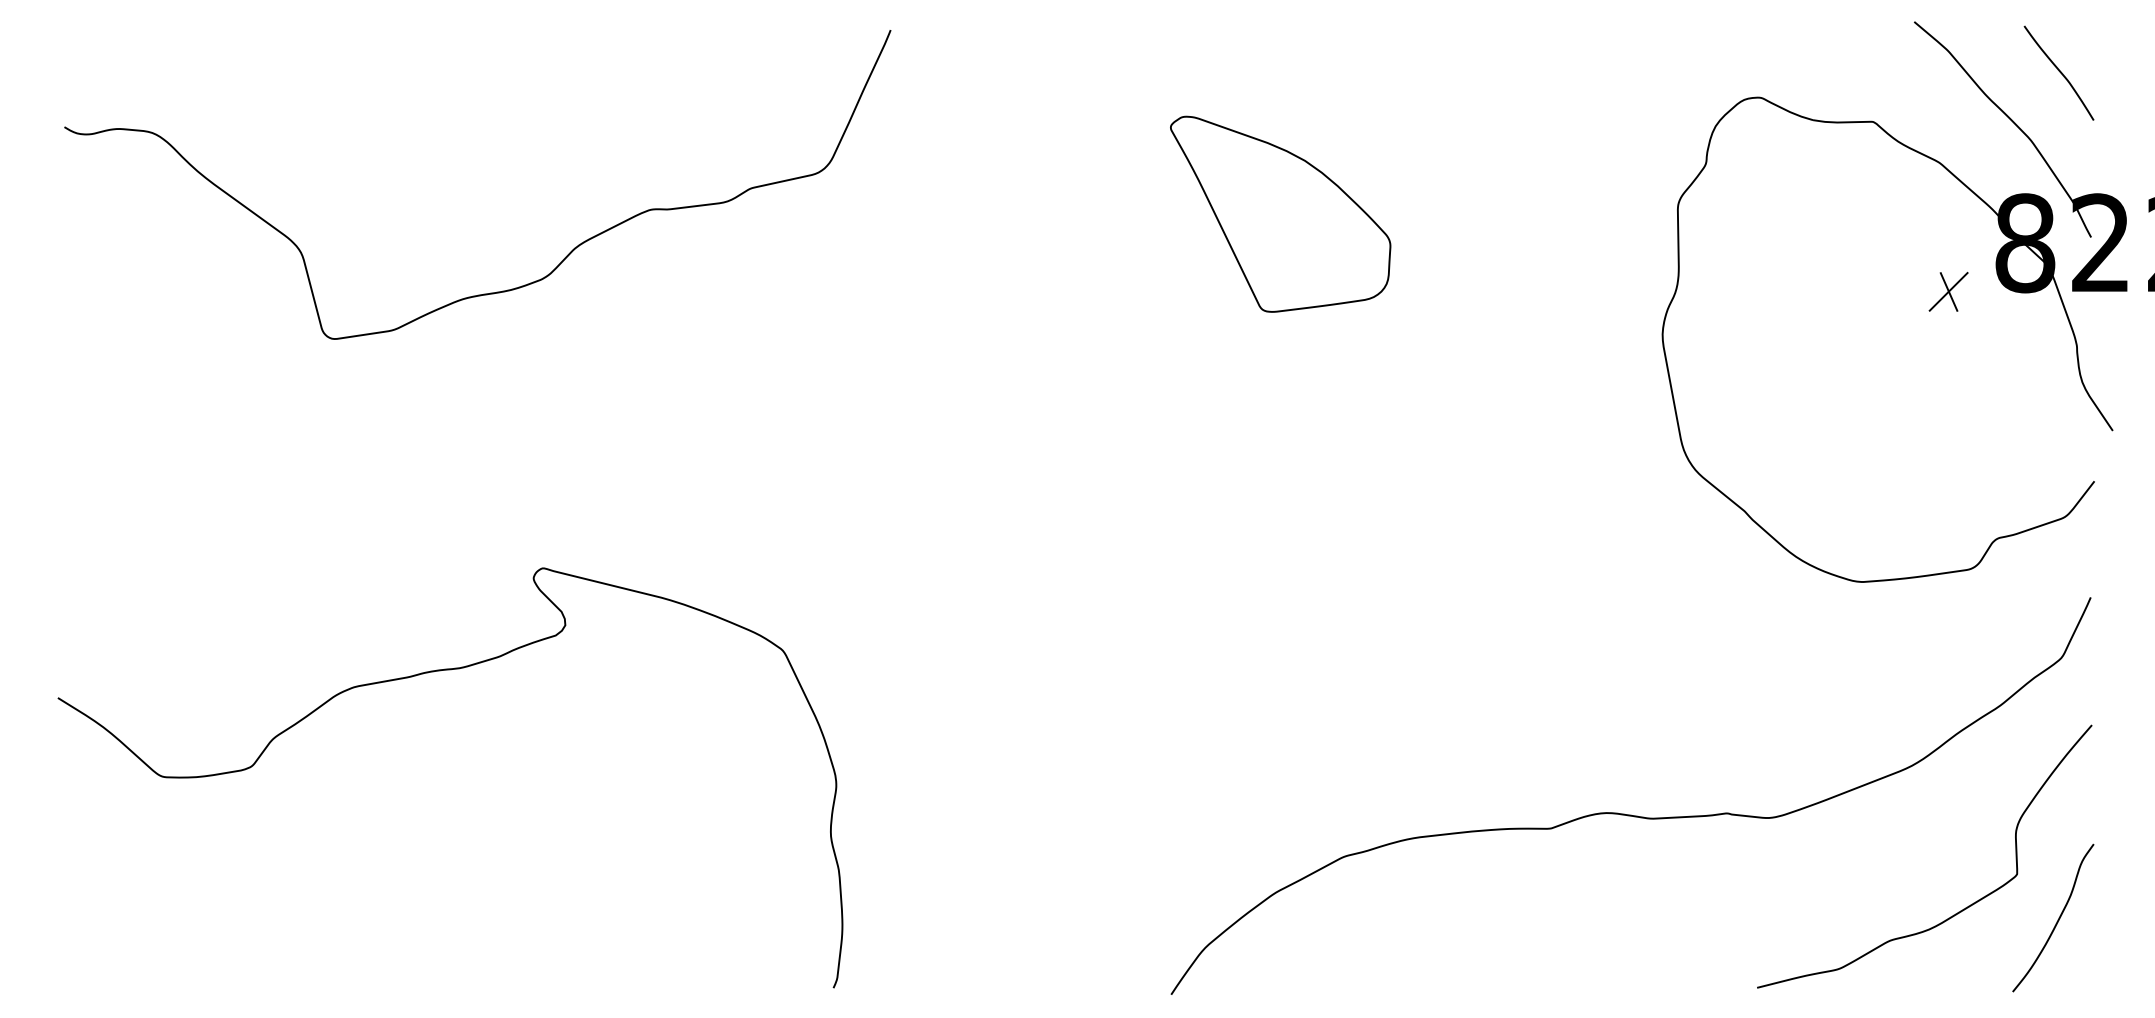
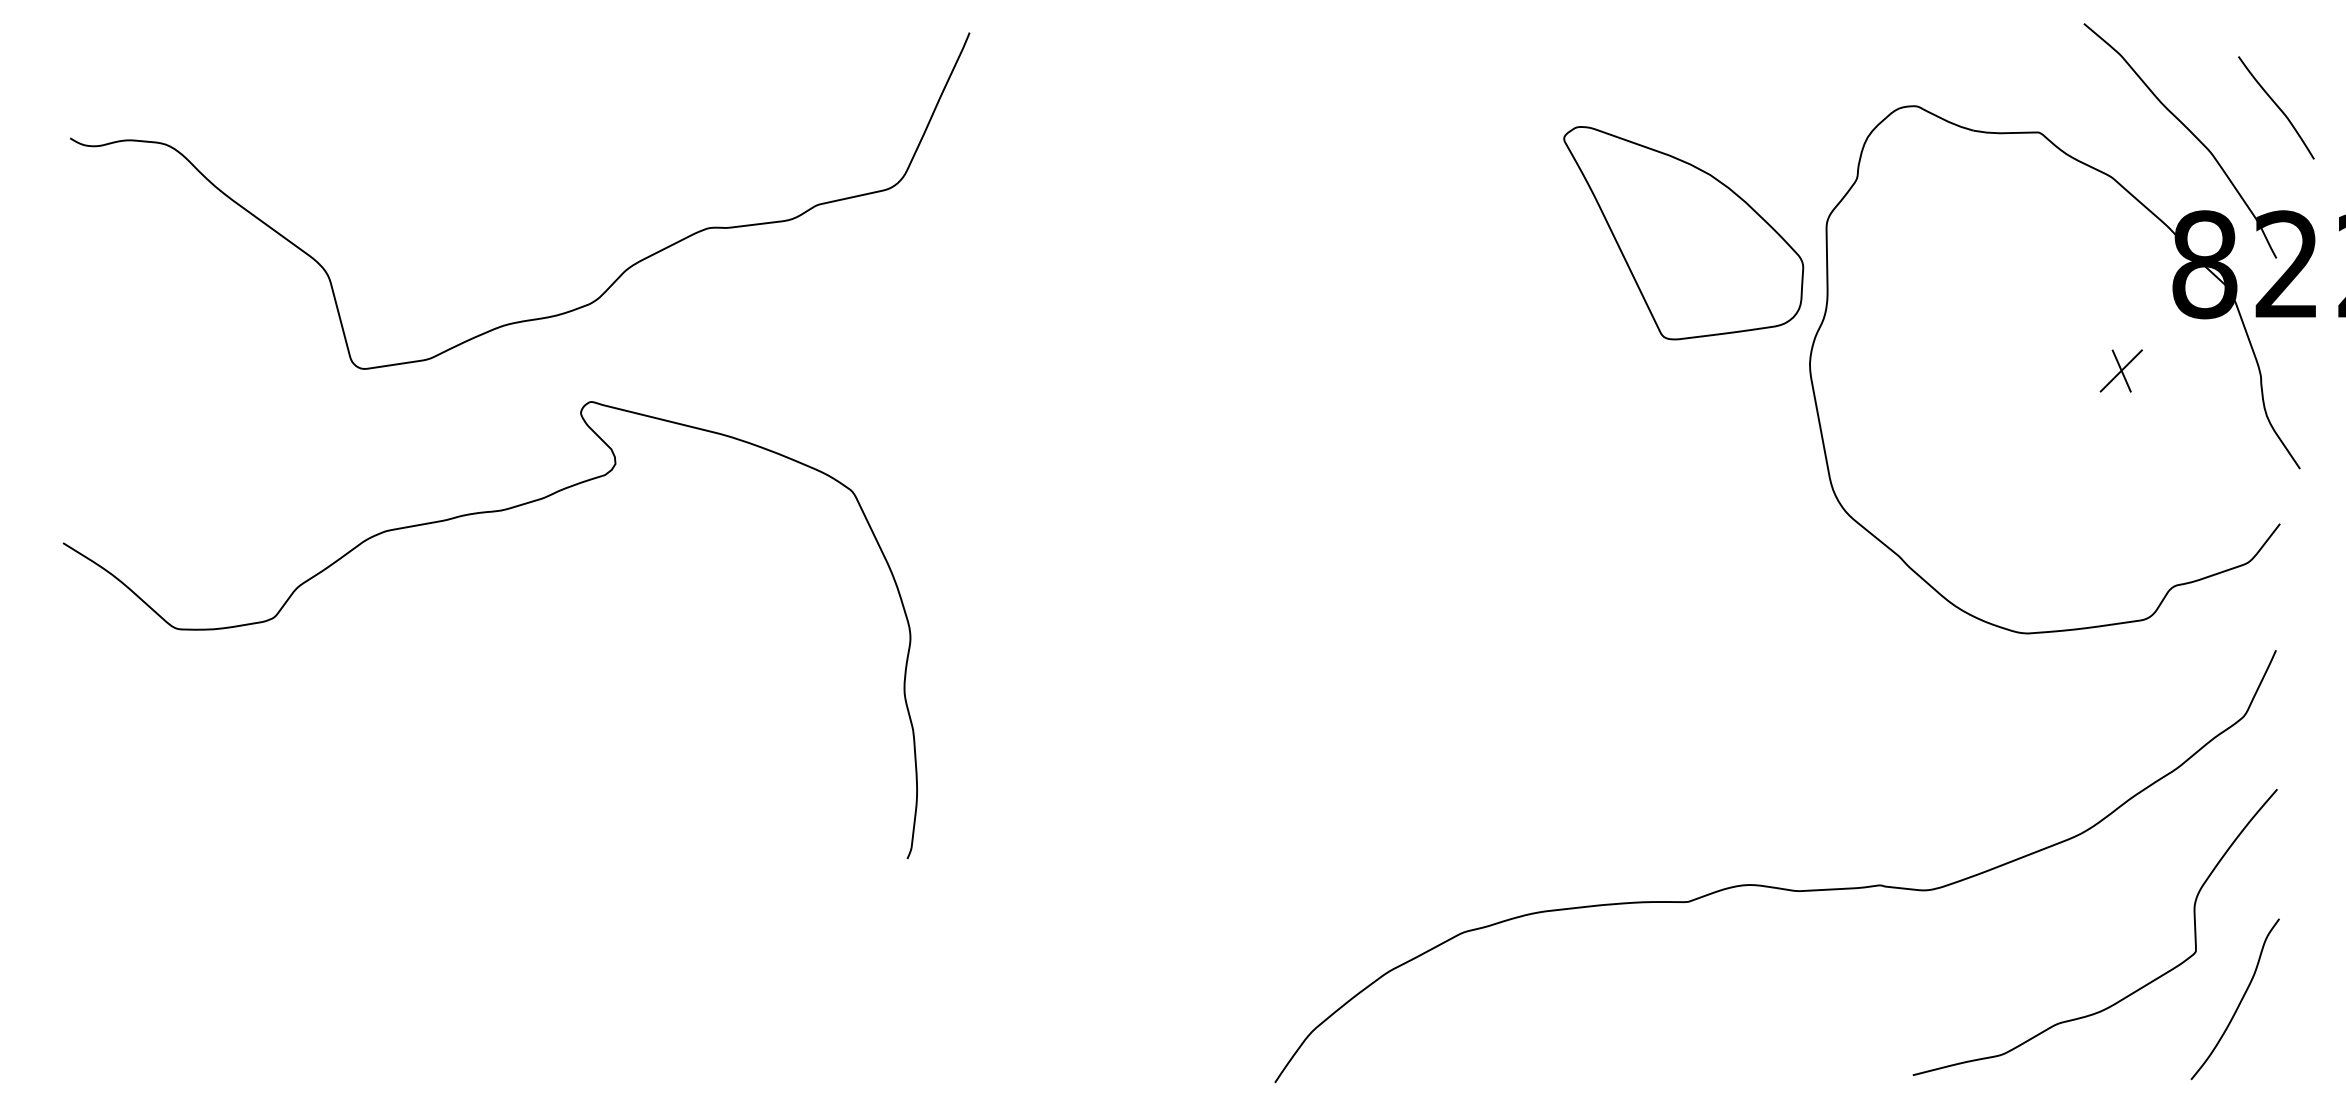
curve: (2058, 71) -> (2275, 106), moved
part: (1280, 213) -> (1683, 232), moved
part: (1948, 291) -> (2121, 370), moved
curve: (428, 673) -> (466, 516), moved

